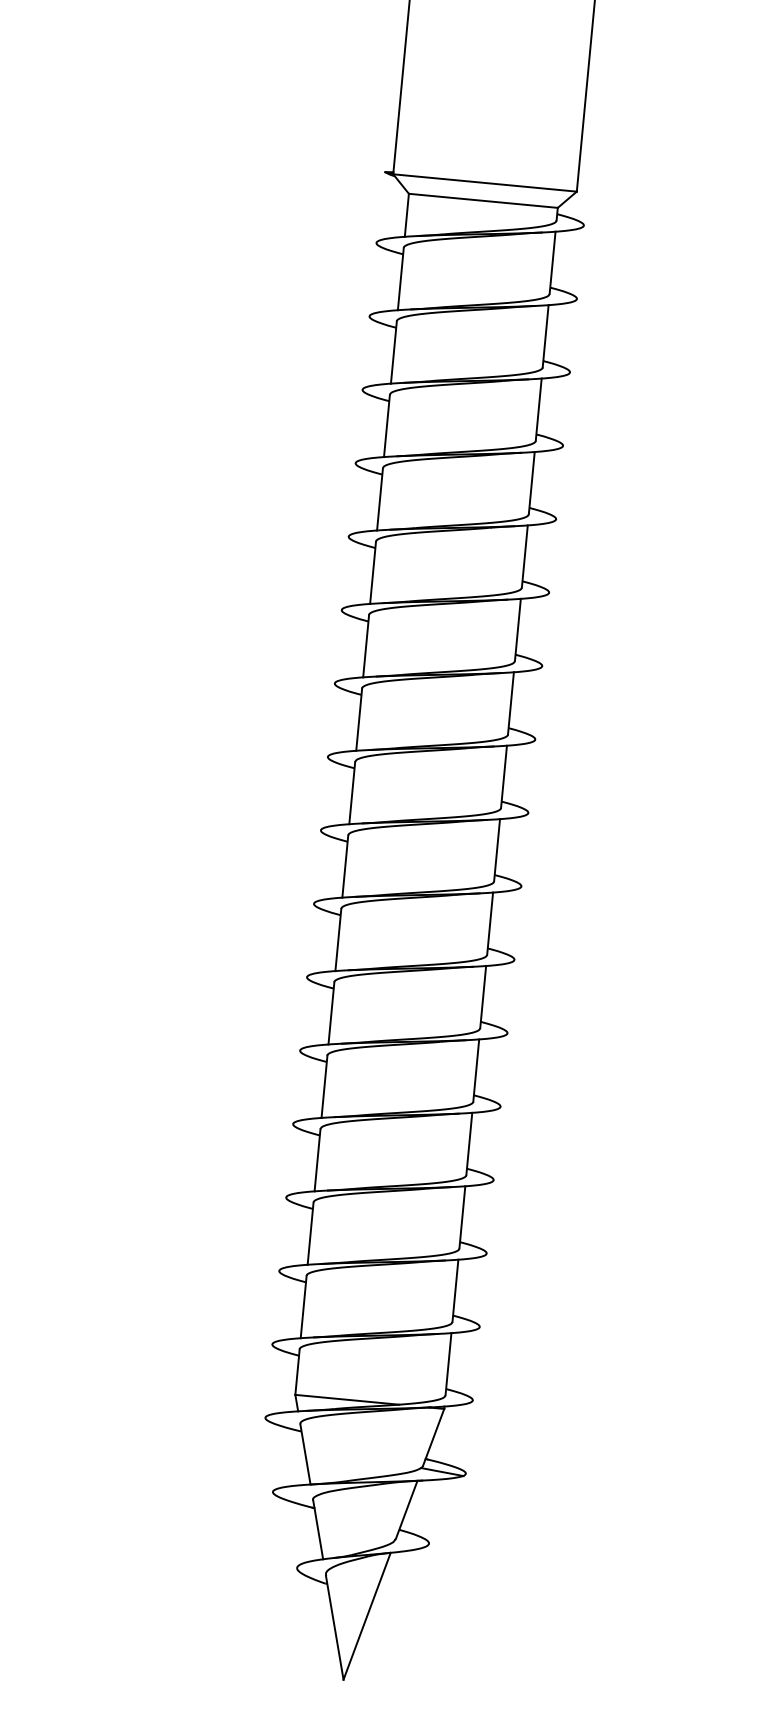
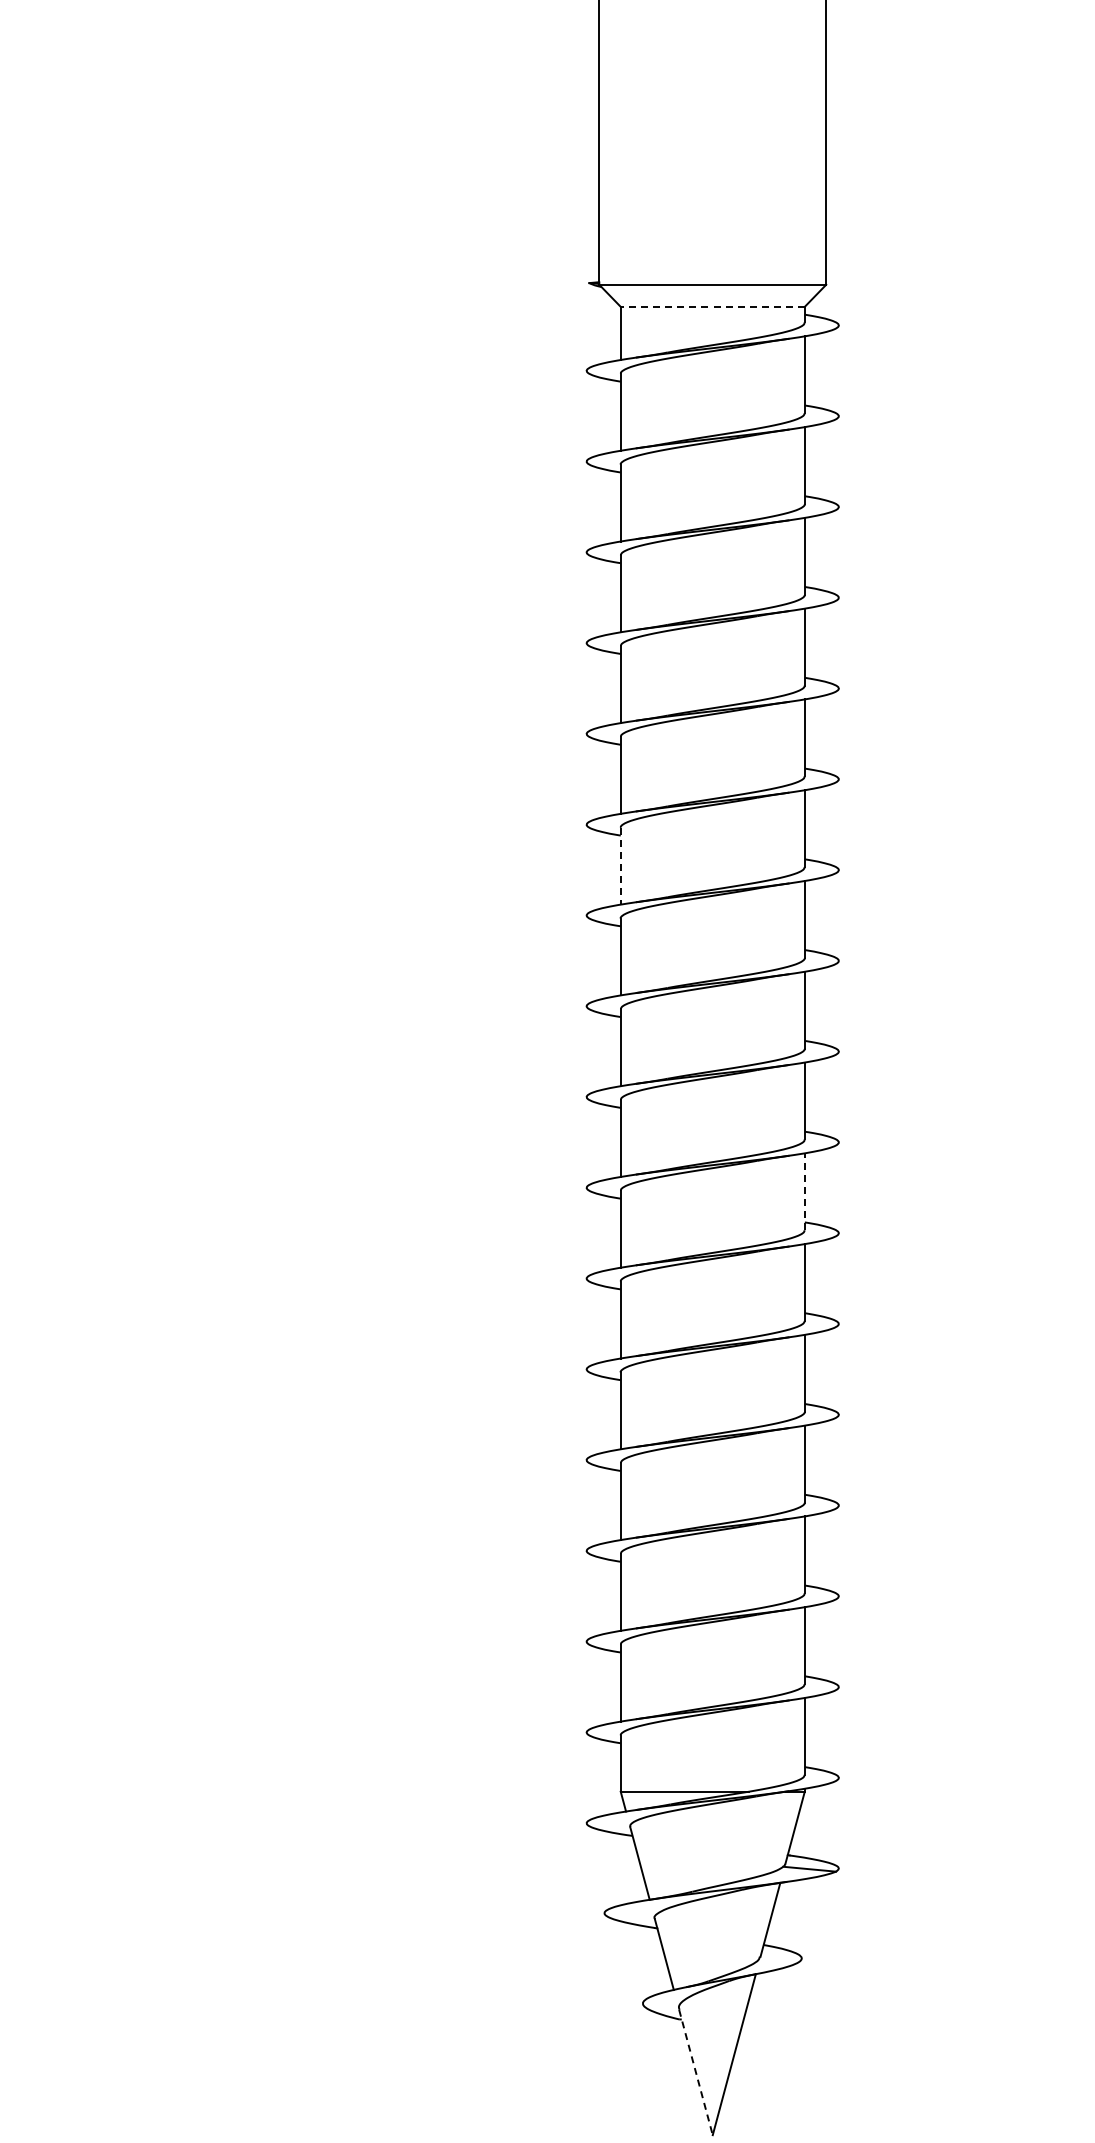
line: (483, 200) -> (712, 306), solid -> dashed
line: (365, 646) -> (620, 866), solid -> dashed
line: (489, 923) -> (804, 1191), solid -> dashed
line: (334, 1627) -> (695, 2072), solid -> dashed

